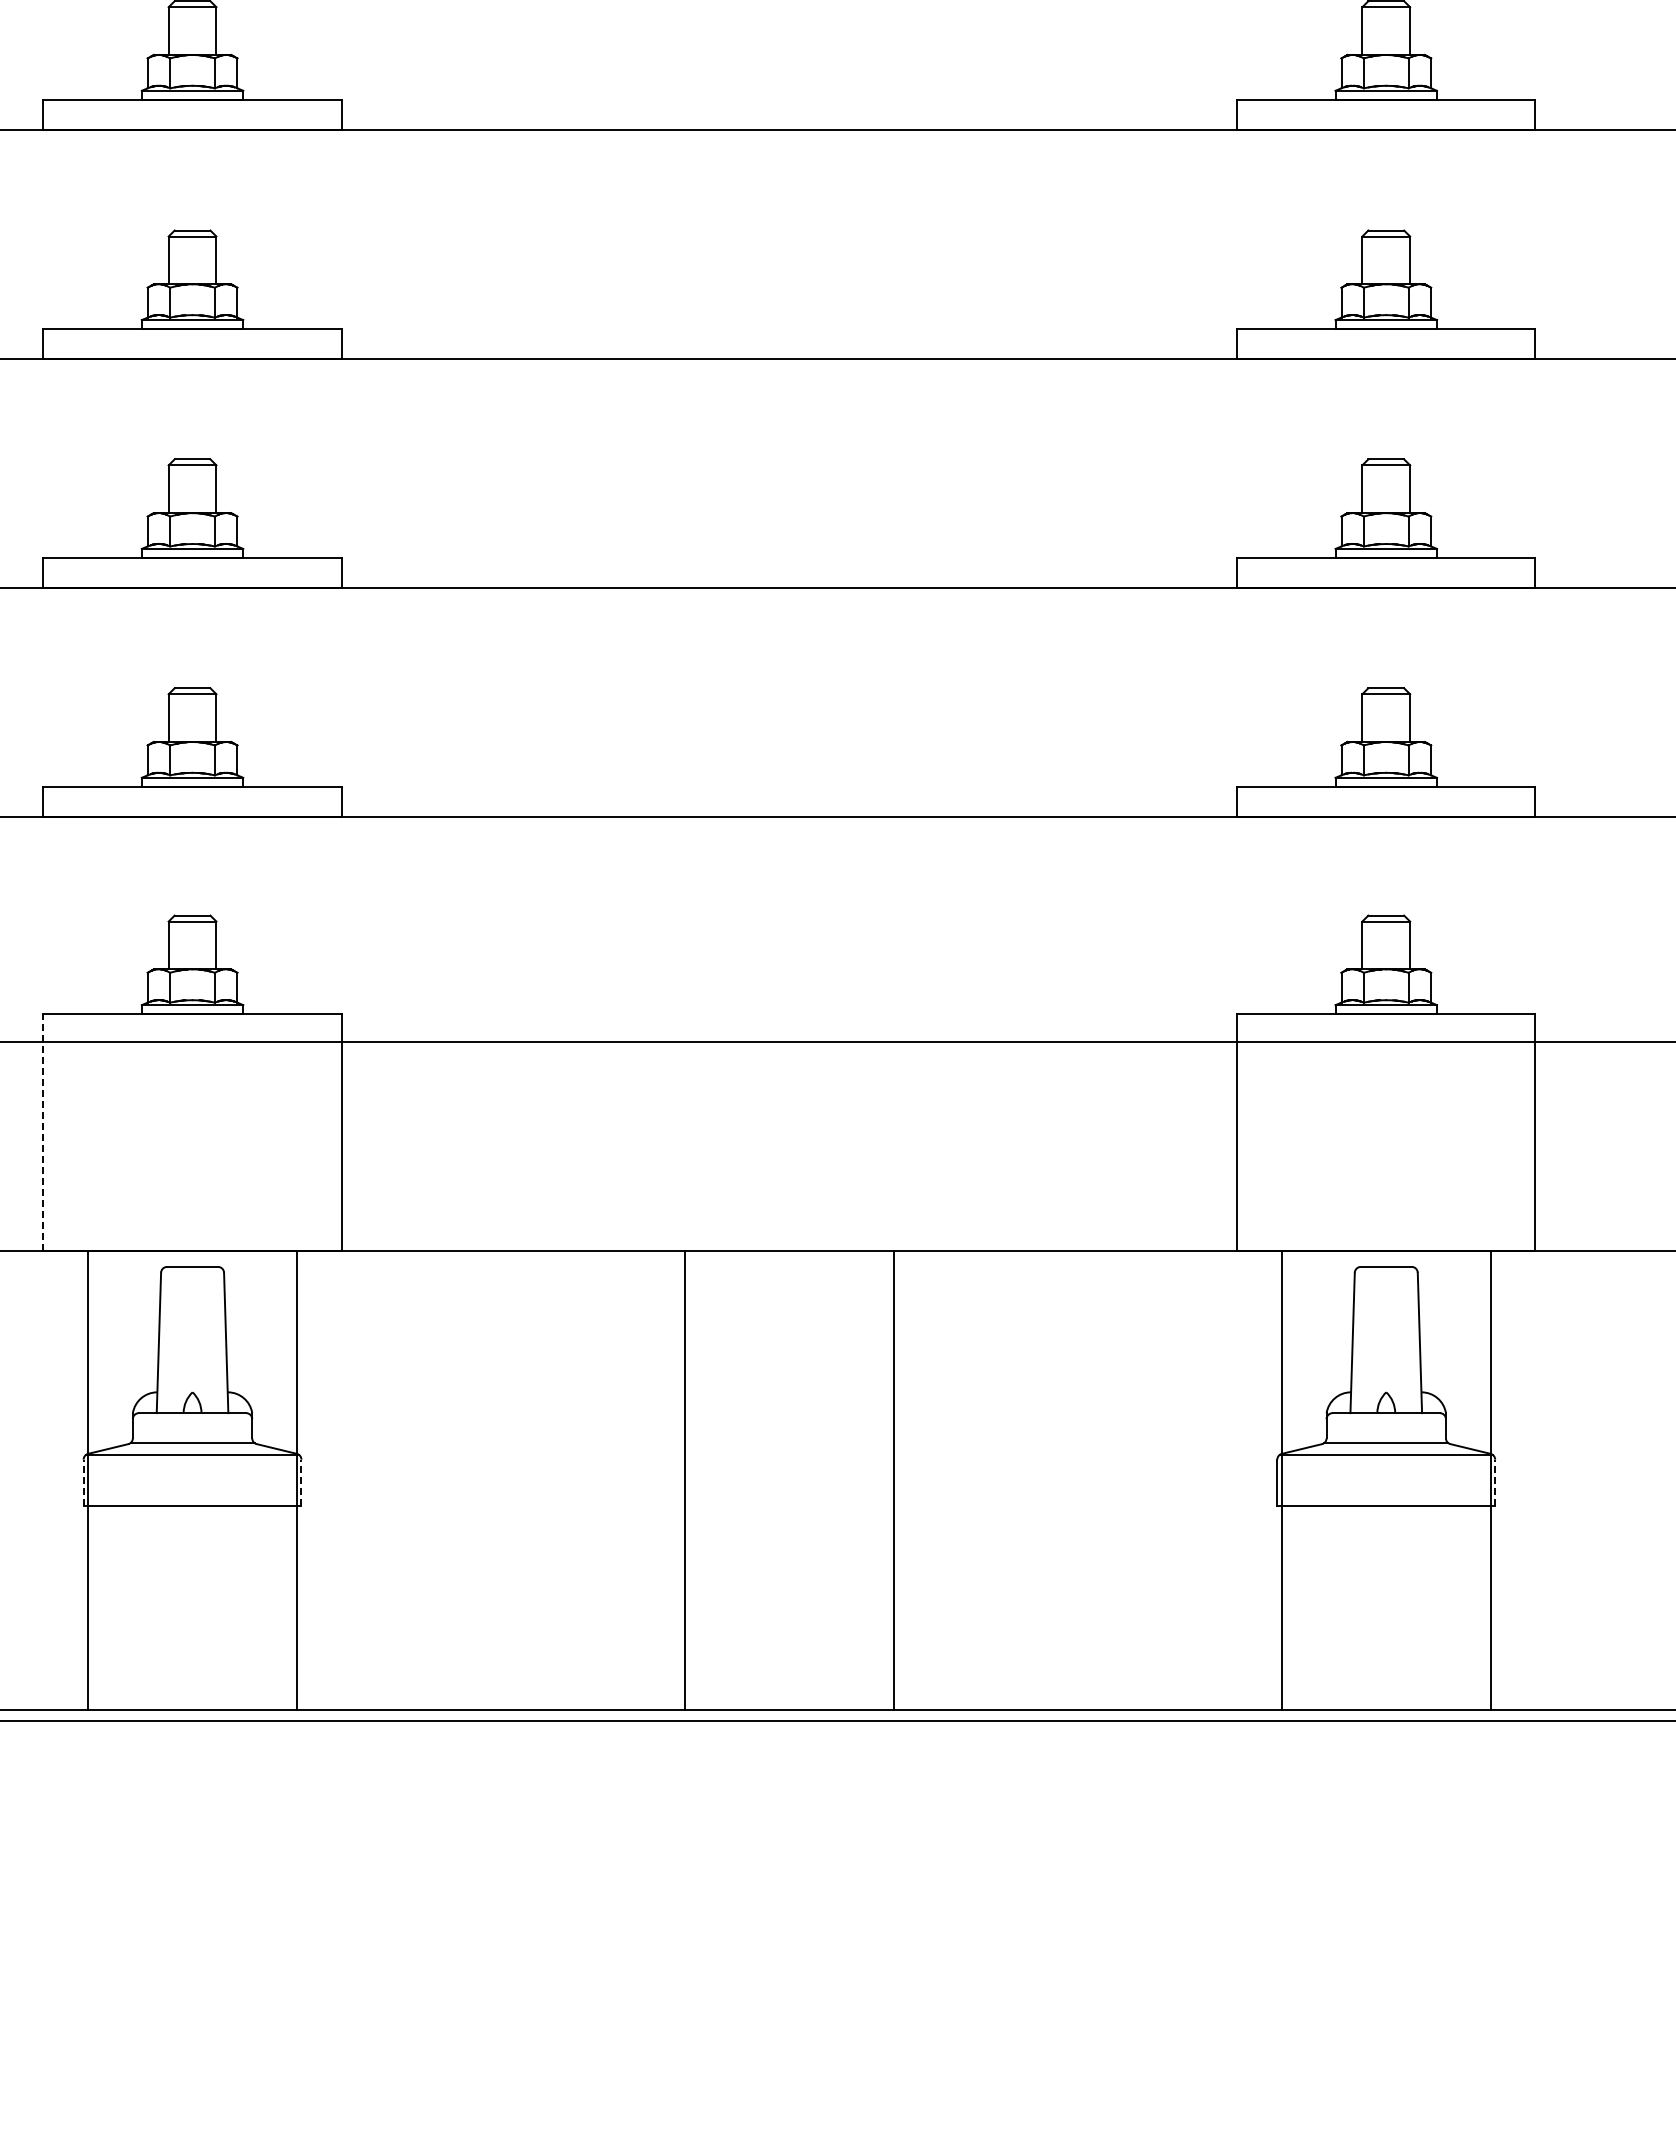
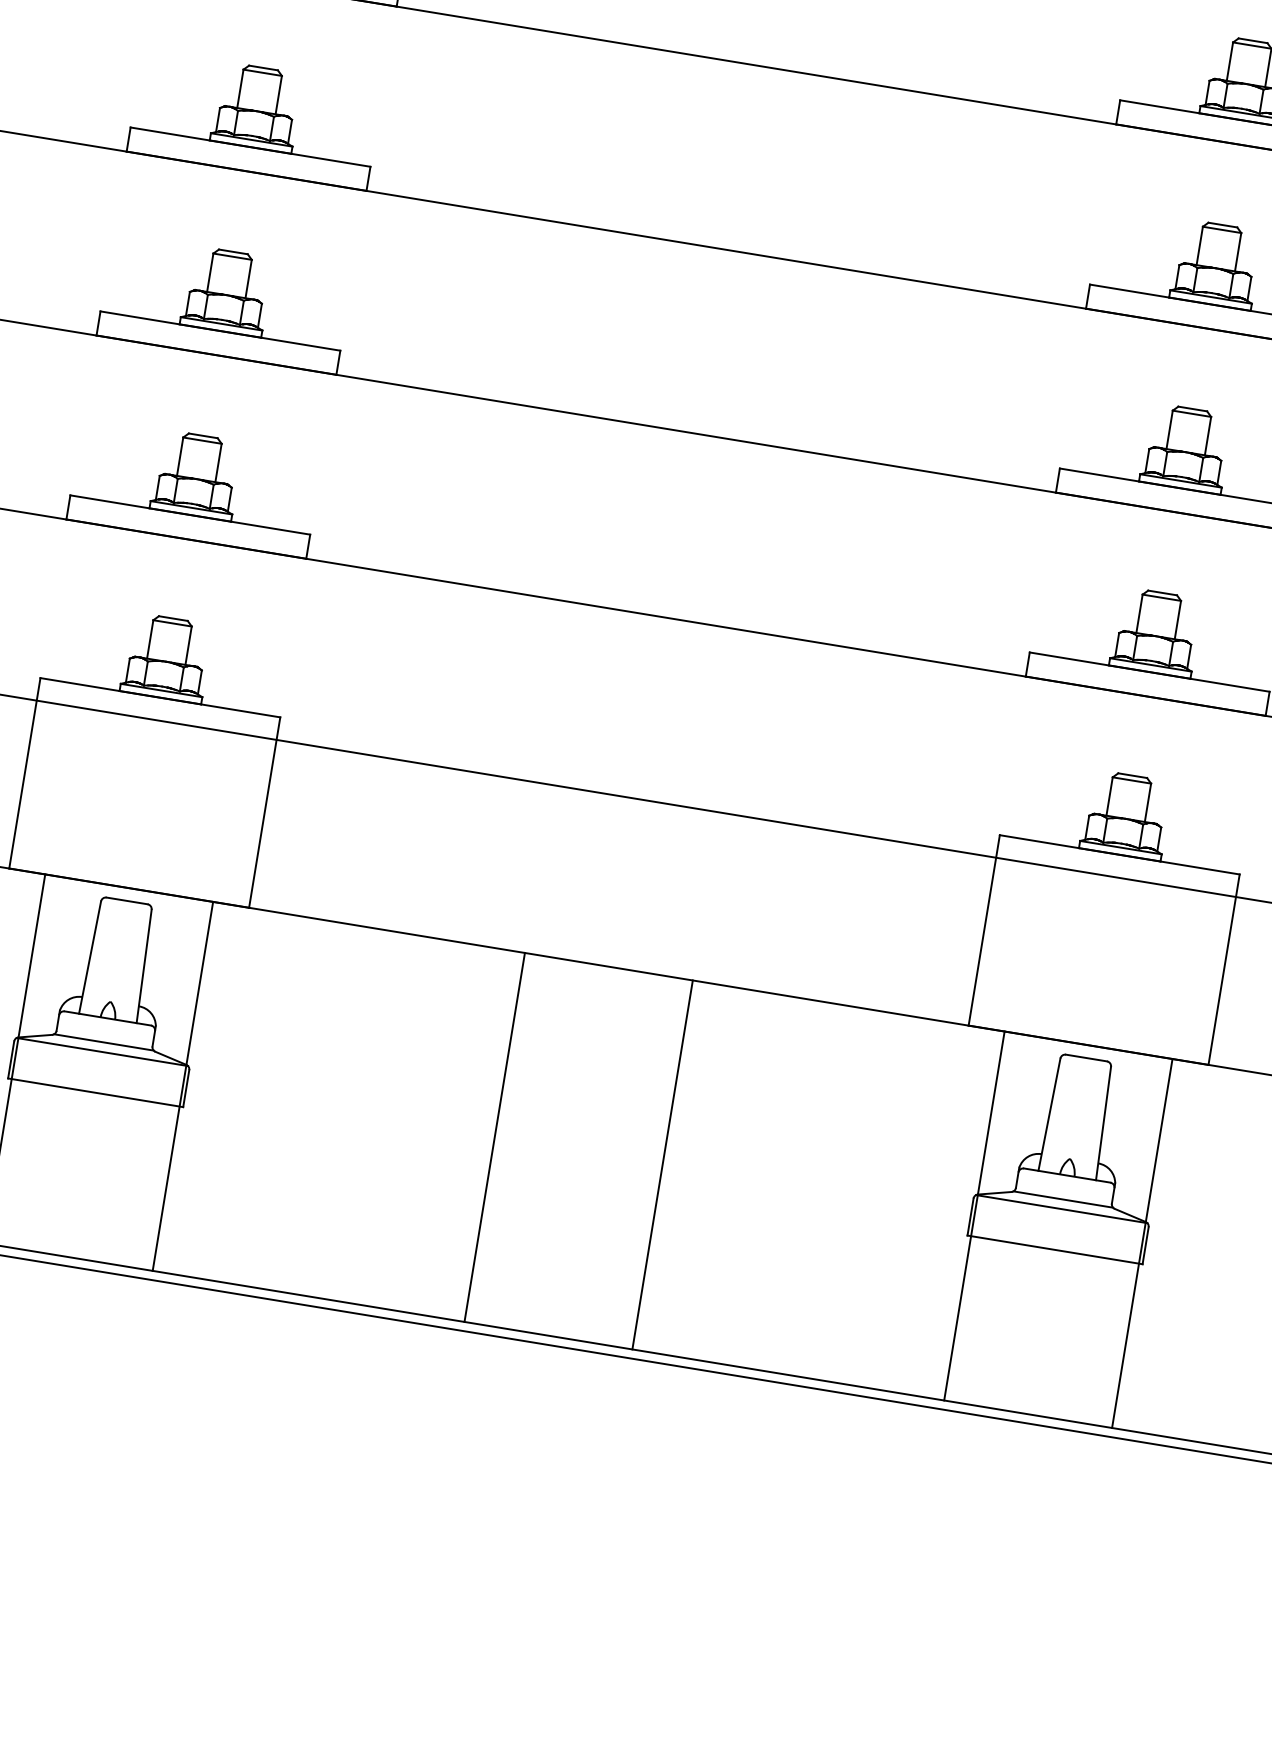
line: (43, 1132) -> (25, 773), dashed -> solid
line: (83, 1482) -> (11, 1059), dashed -> solid
line: (301, 1482) -> (186, 1088), dashed -> solid
line: (1495, 1482) -> (1145, 1245), dashed -> solid

